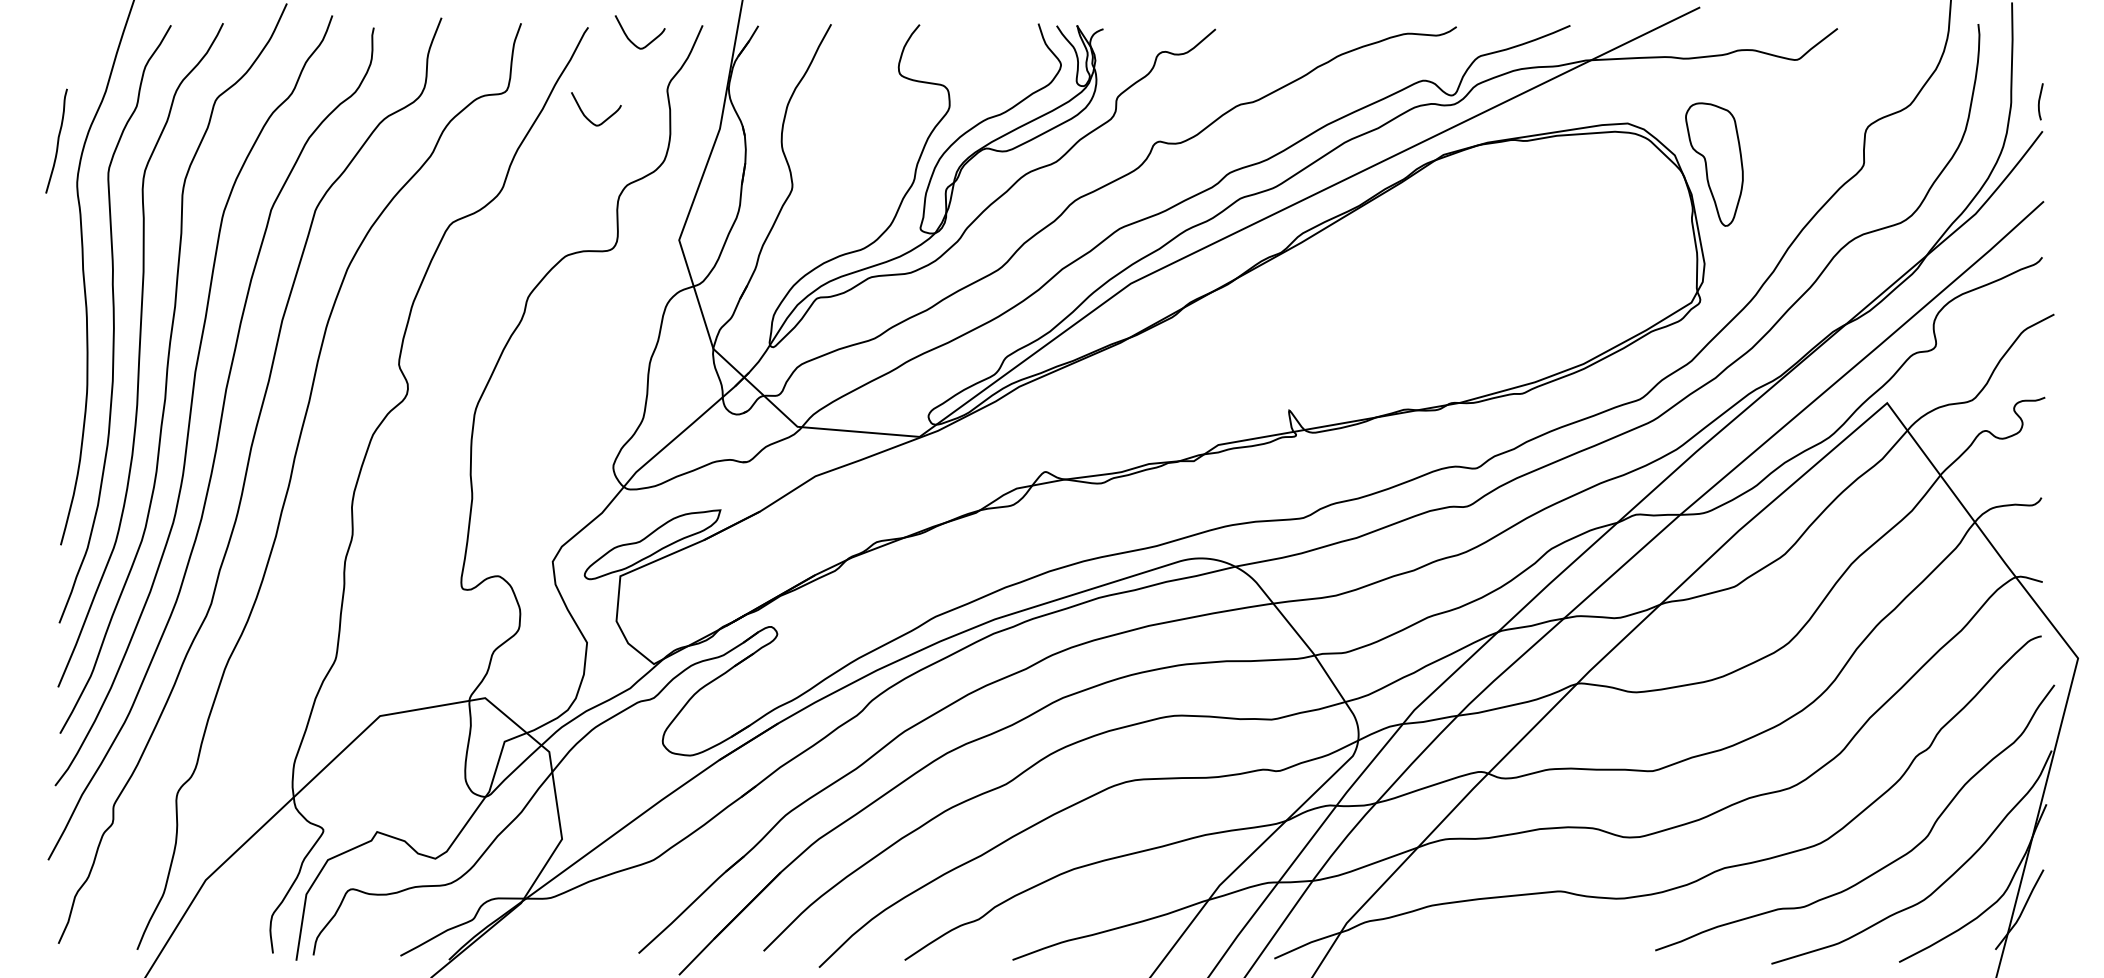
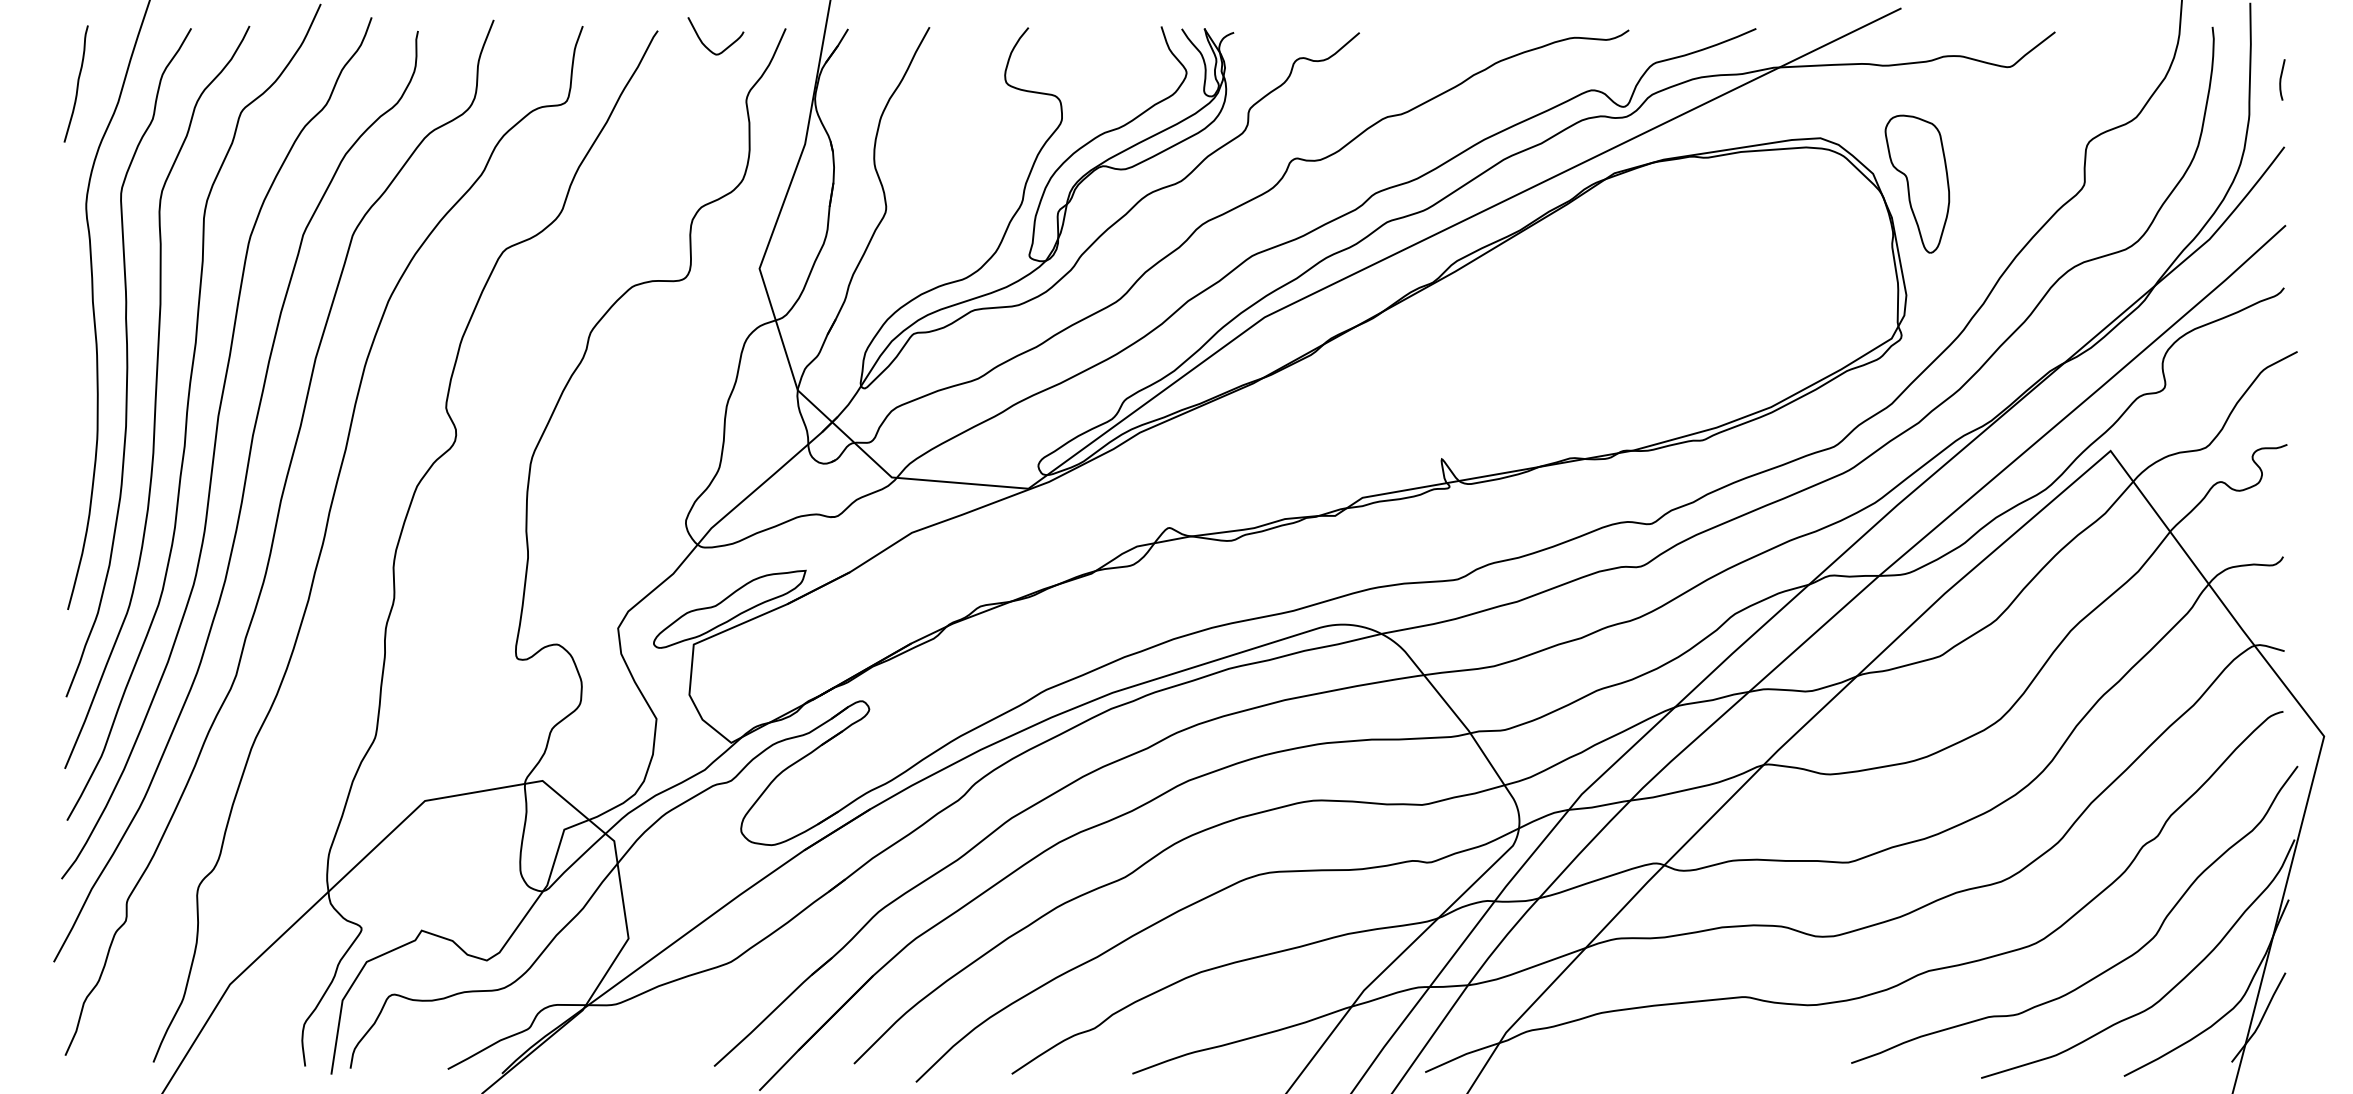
curve: (2039, 101) -> (2281, 79), moved
curve: (585, 114) -> (654, 128), removed
curve: (57, 140) -> (77, 83), moved

